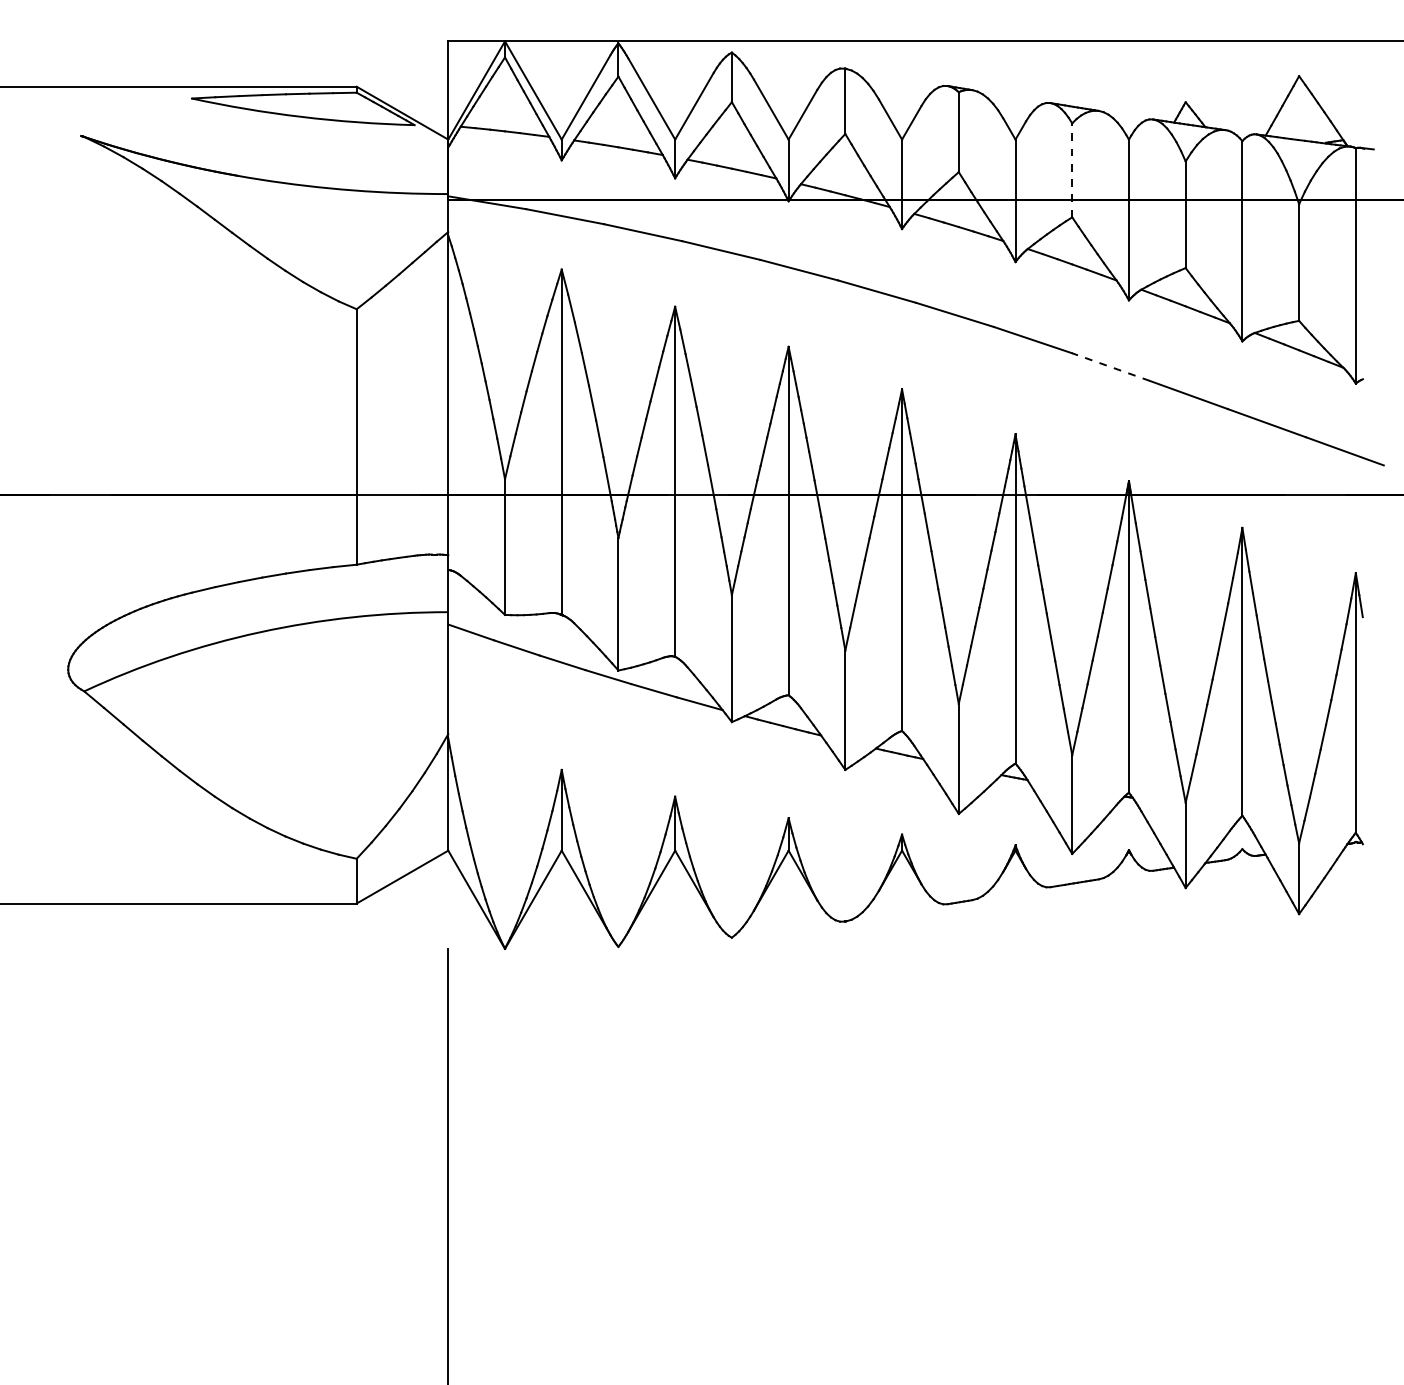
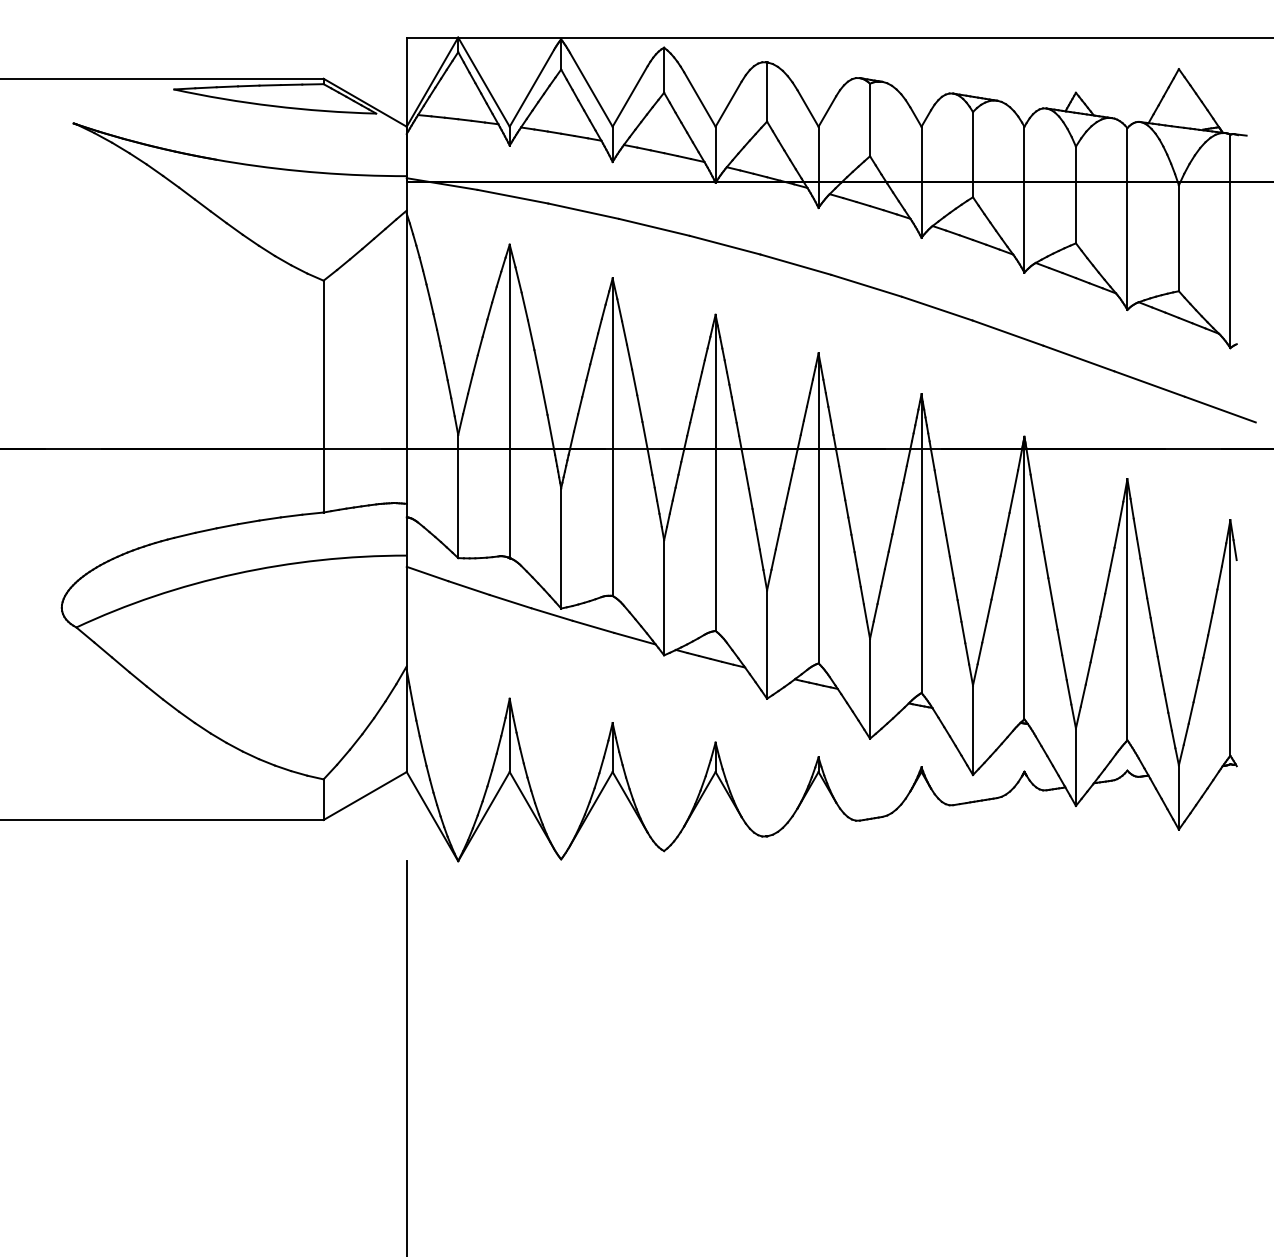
line: (1072, 170) -> (973, 154), dashed -> solid
line: (1111, 367) -> (1008, 333), dashed -> solid

